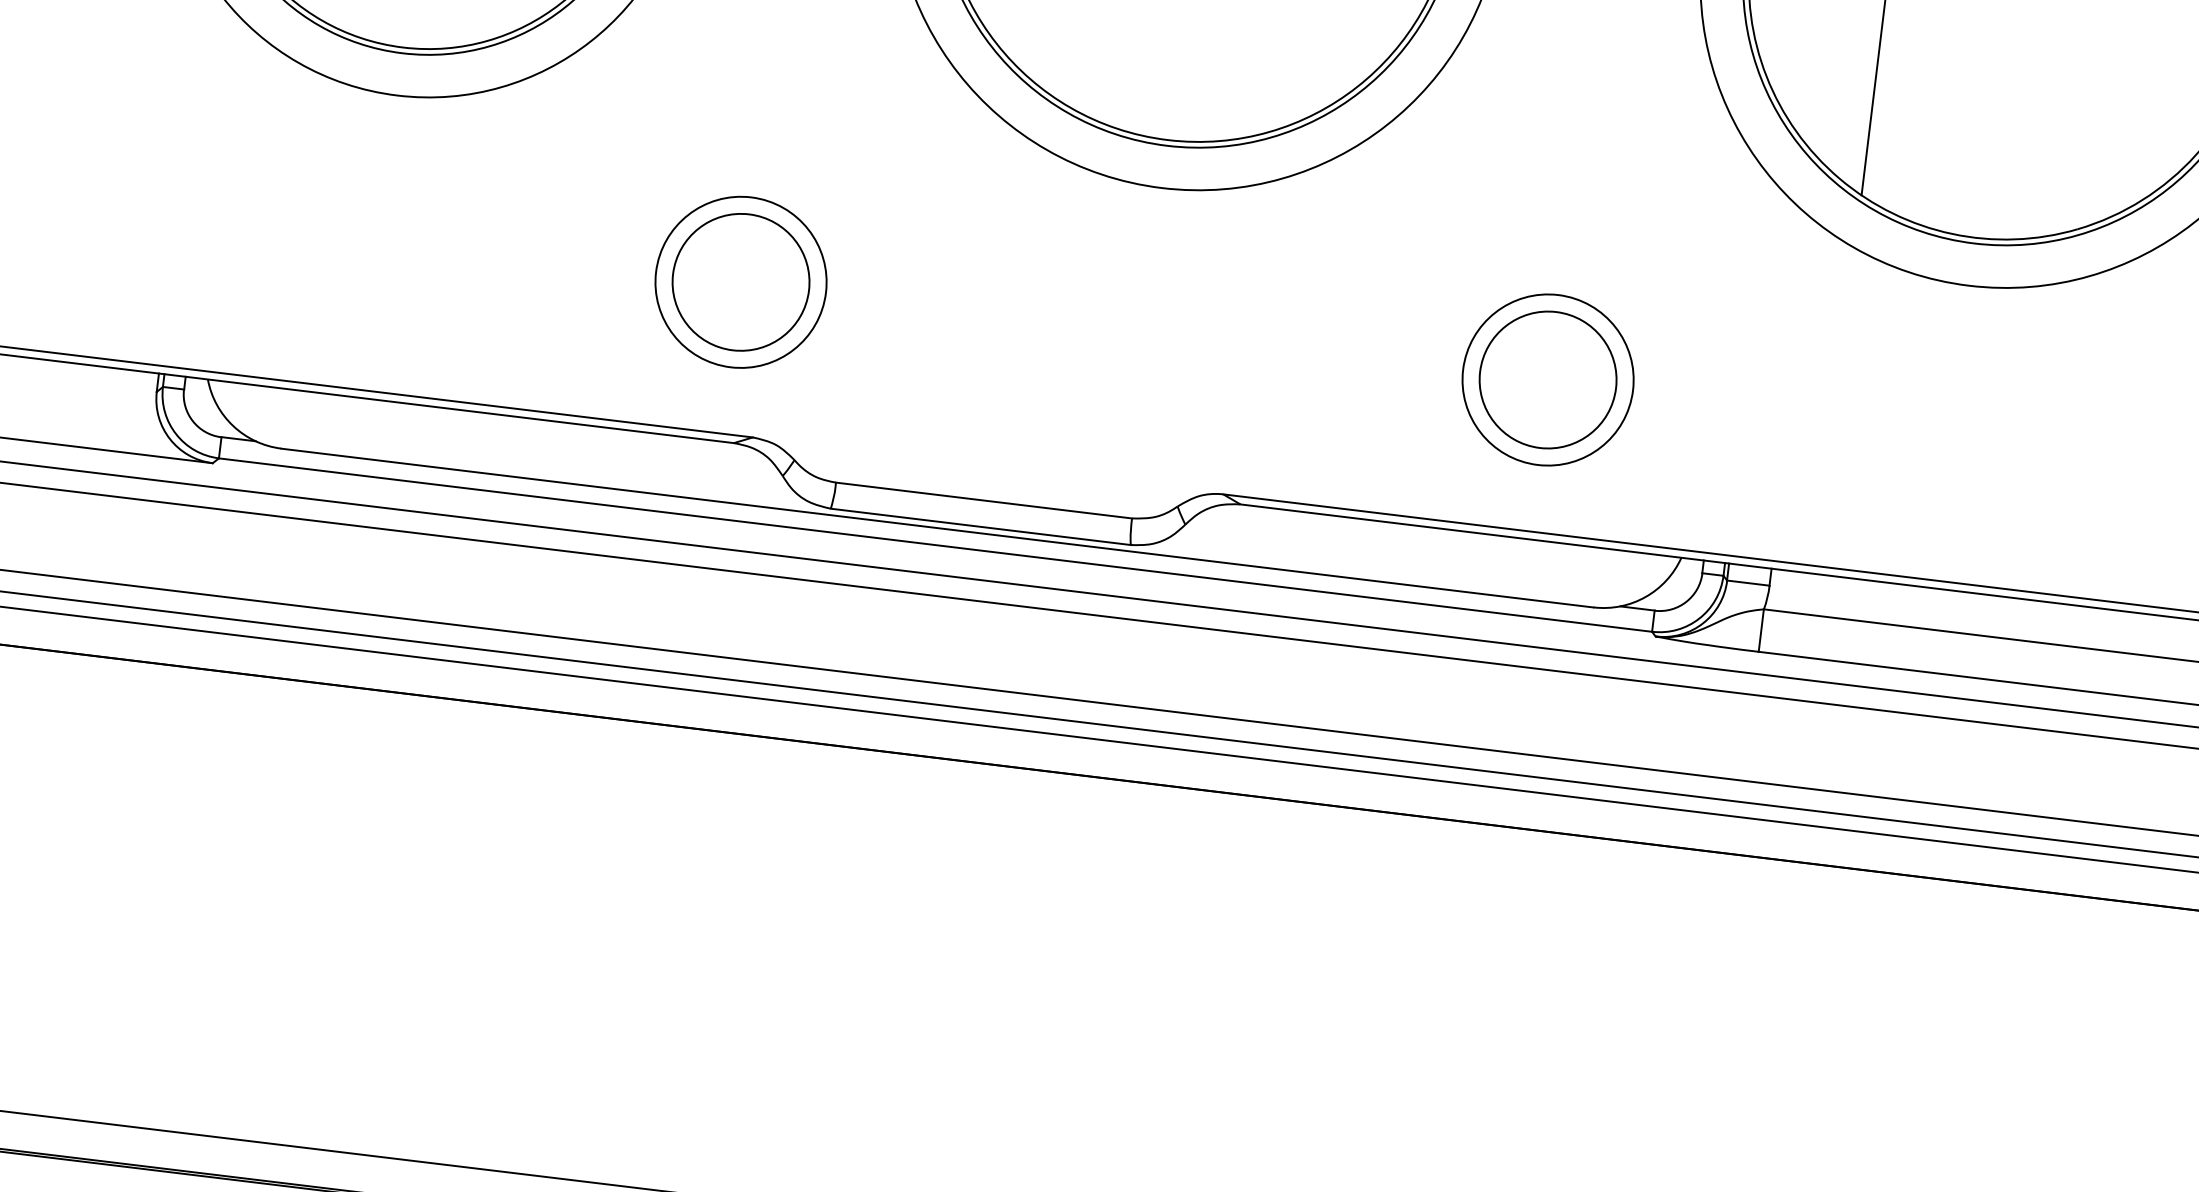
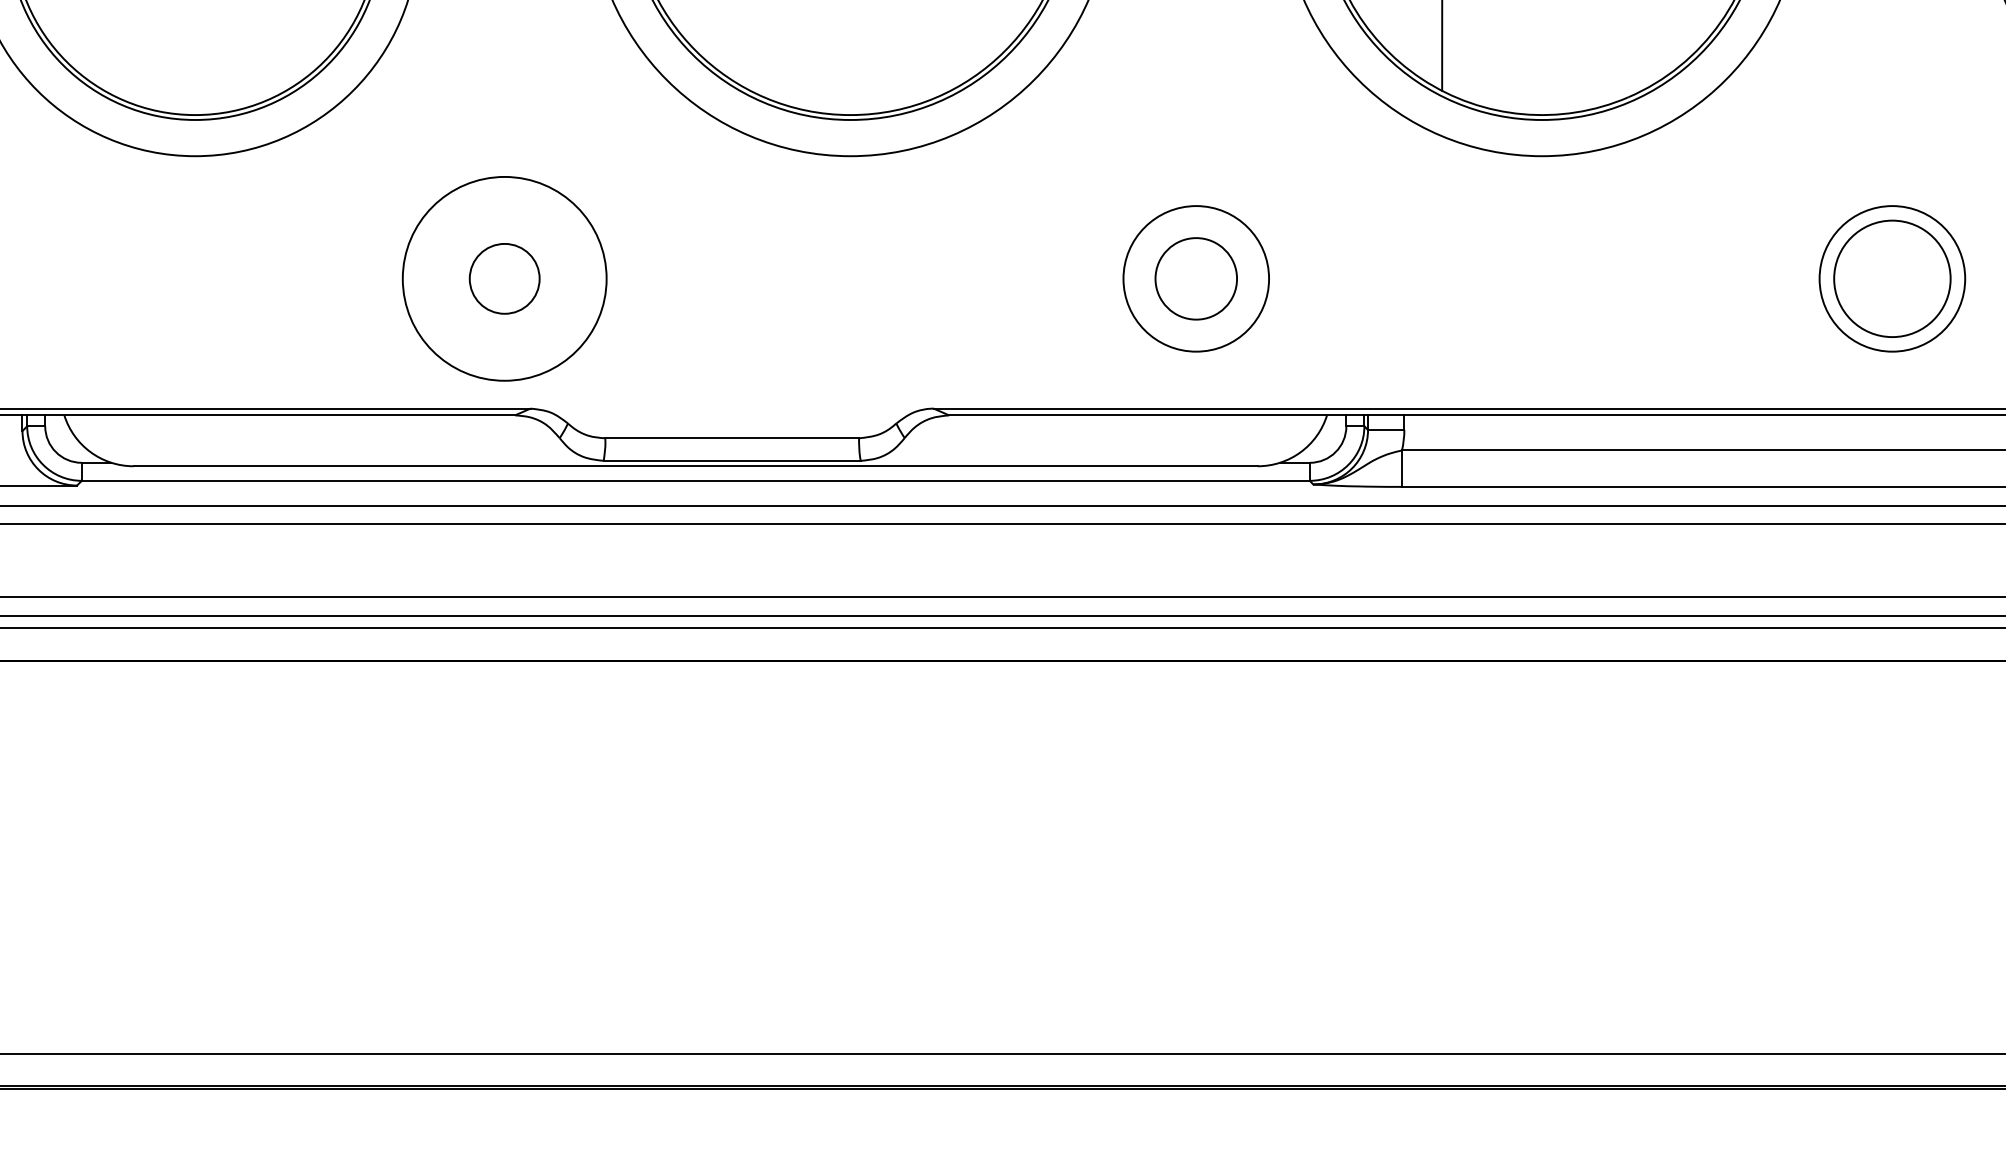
circle: (740, 281) -> (504, 278), size x0.6
circle: (740, 281) -> (504, 278), size x1.4
circle: (1548, 379) -> (1196, 278), size x0.7

